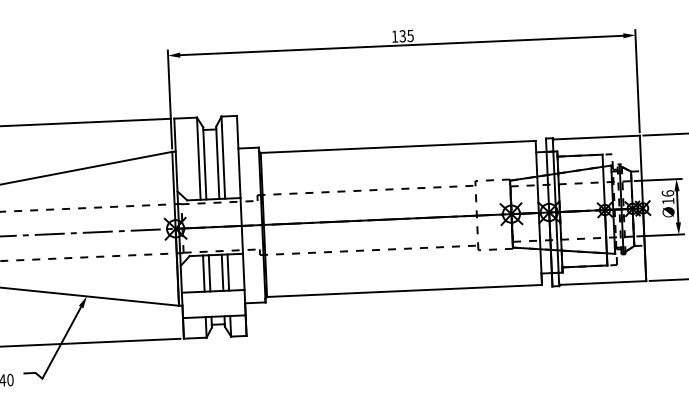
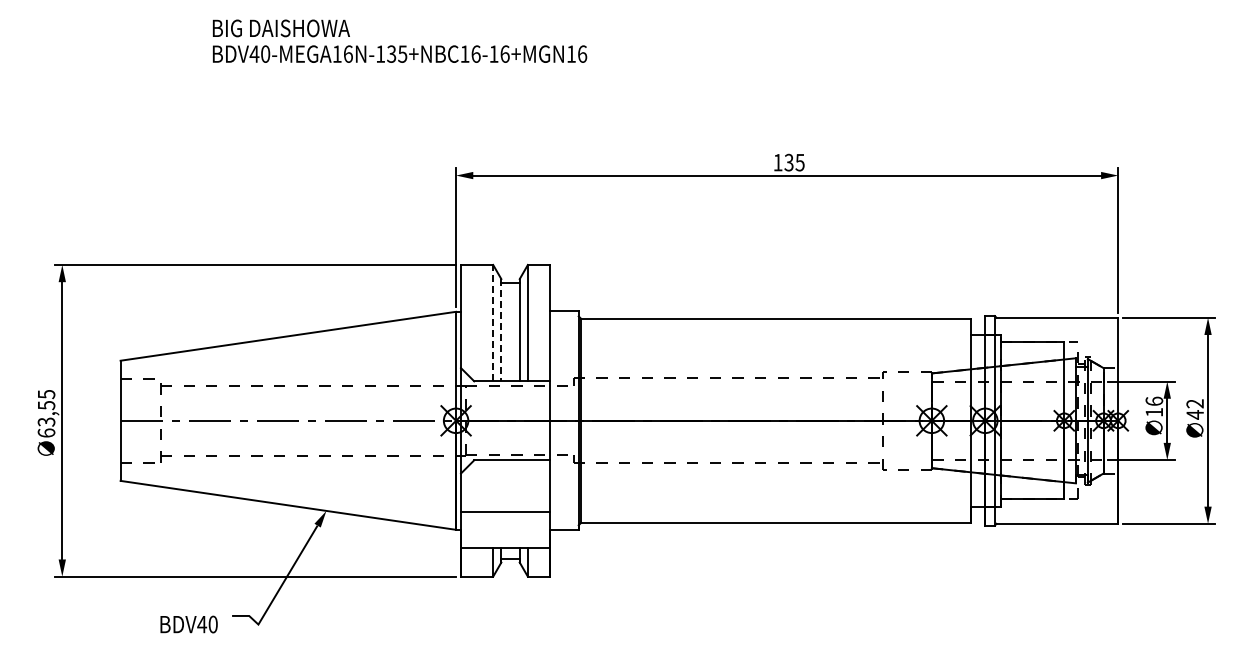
line: (199, 158) -> (493, 322), solid -> dashed
line: (204, 163) -> (501, 330), solid -> dashed
line: (222, 272) -> (519, 485), removed
line: (228, 272) -> (527, 485), removed
line: (204, 273) -> (493, 485), removed
line: (209, 273) -> (501, 485), removed

